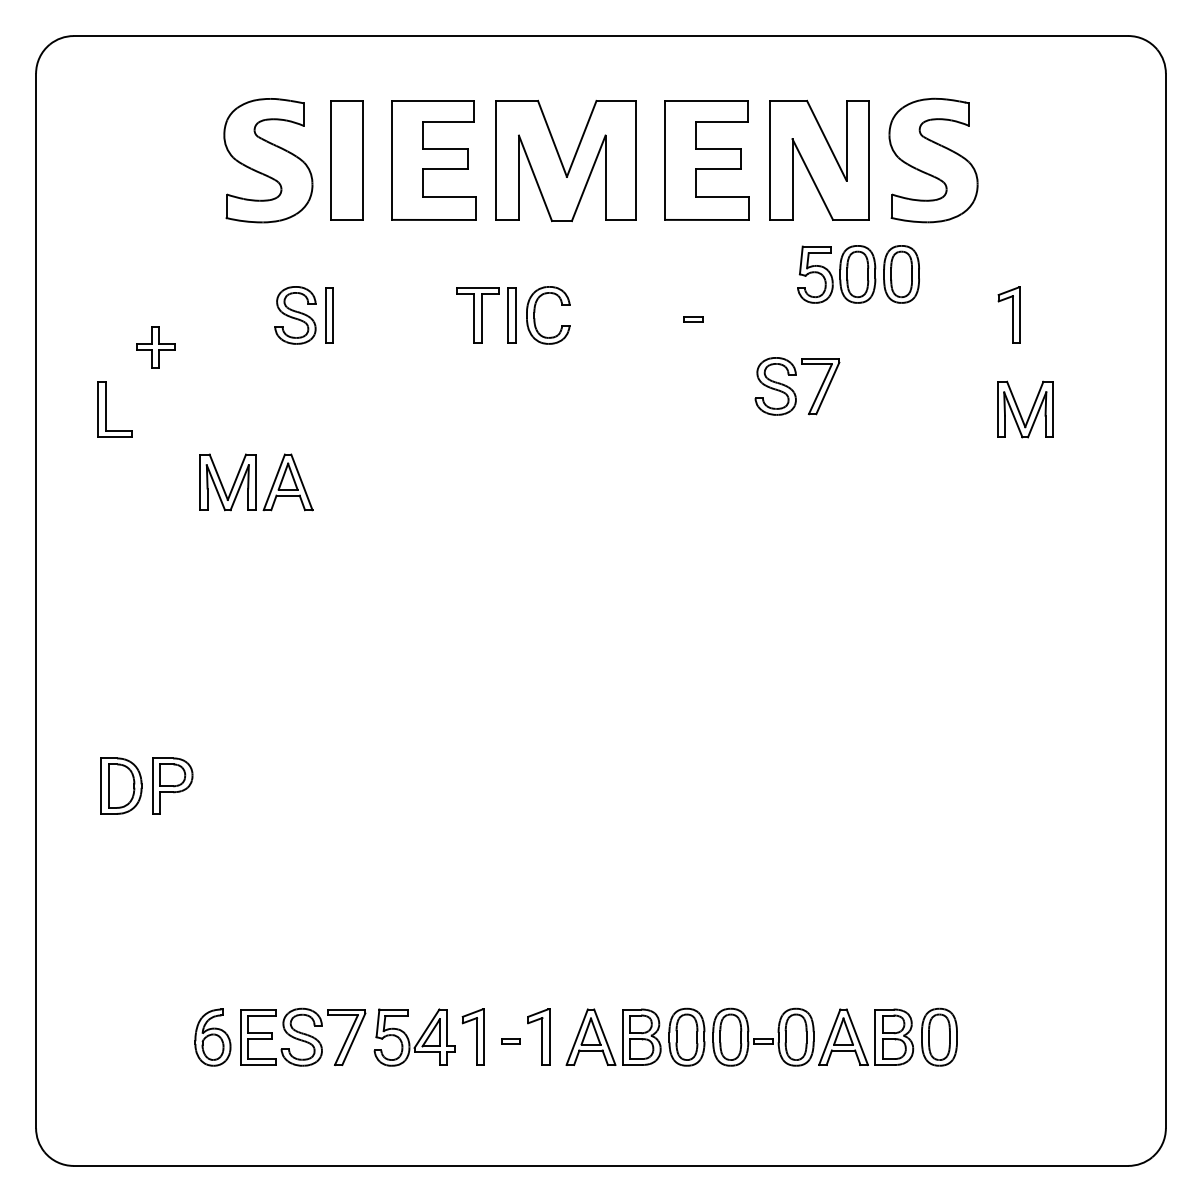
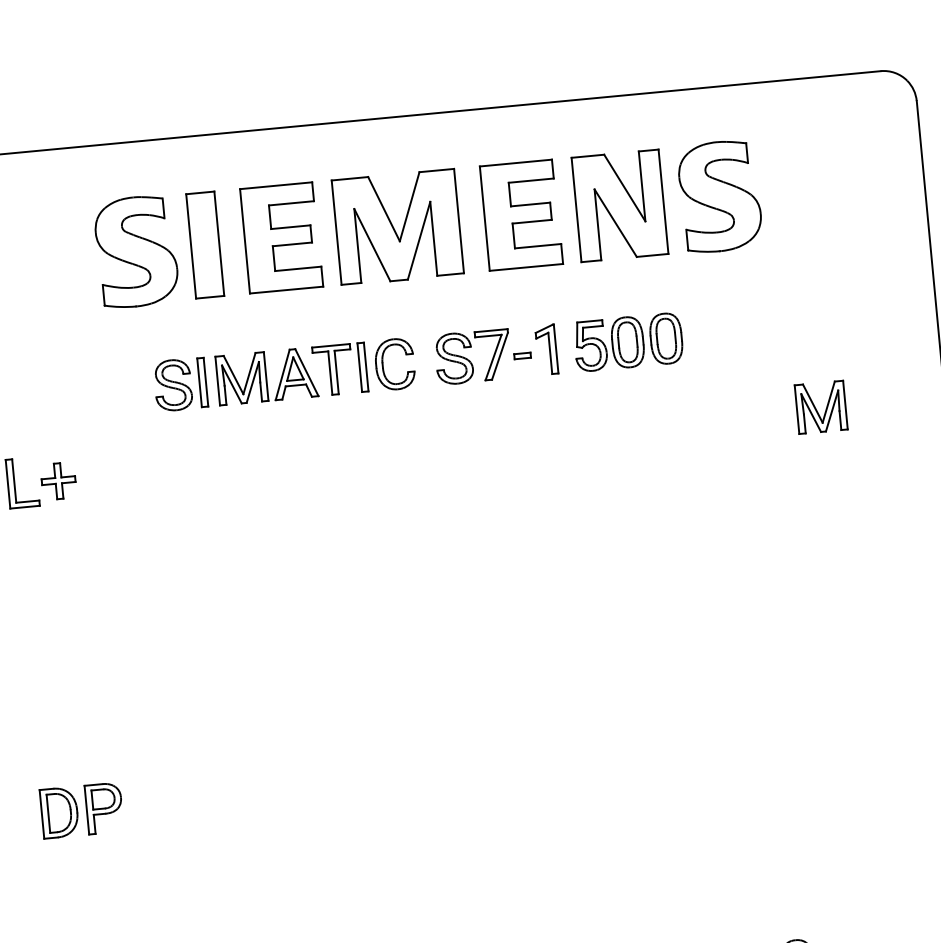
part: (858, 274) -> (628, 342), moved
part: (1008, 314) -> (545, 349), moved
part: (155, 347) -> (58, 481), moved
part: (797, 386) -> (473, 357), moved
part: (256, 482) -> (267, 376), moved

